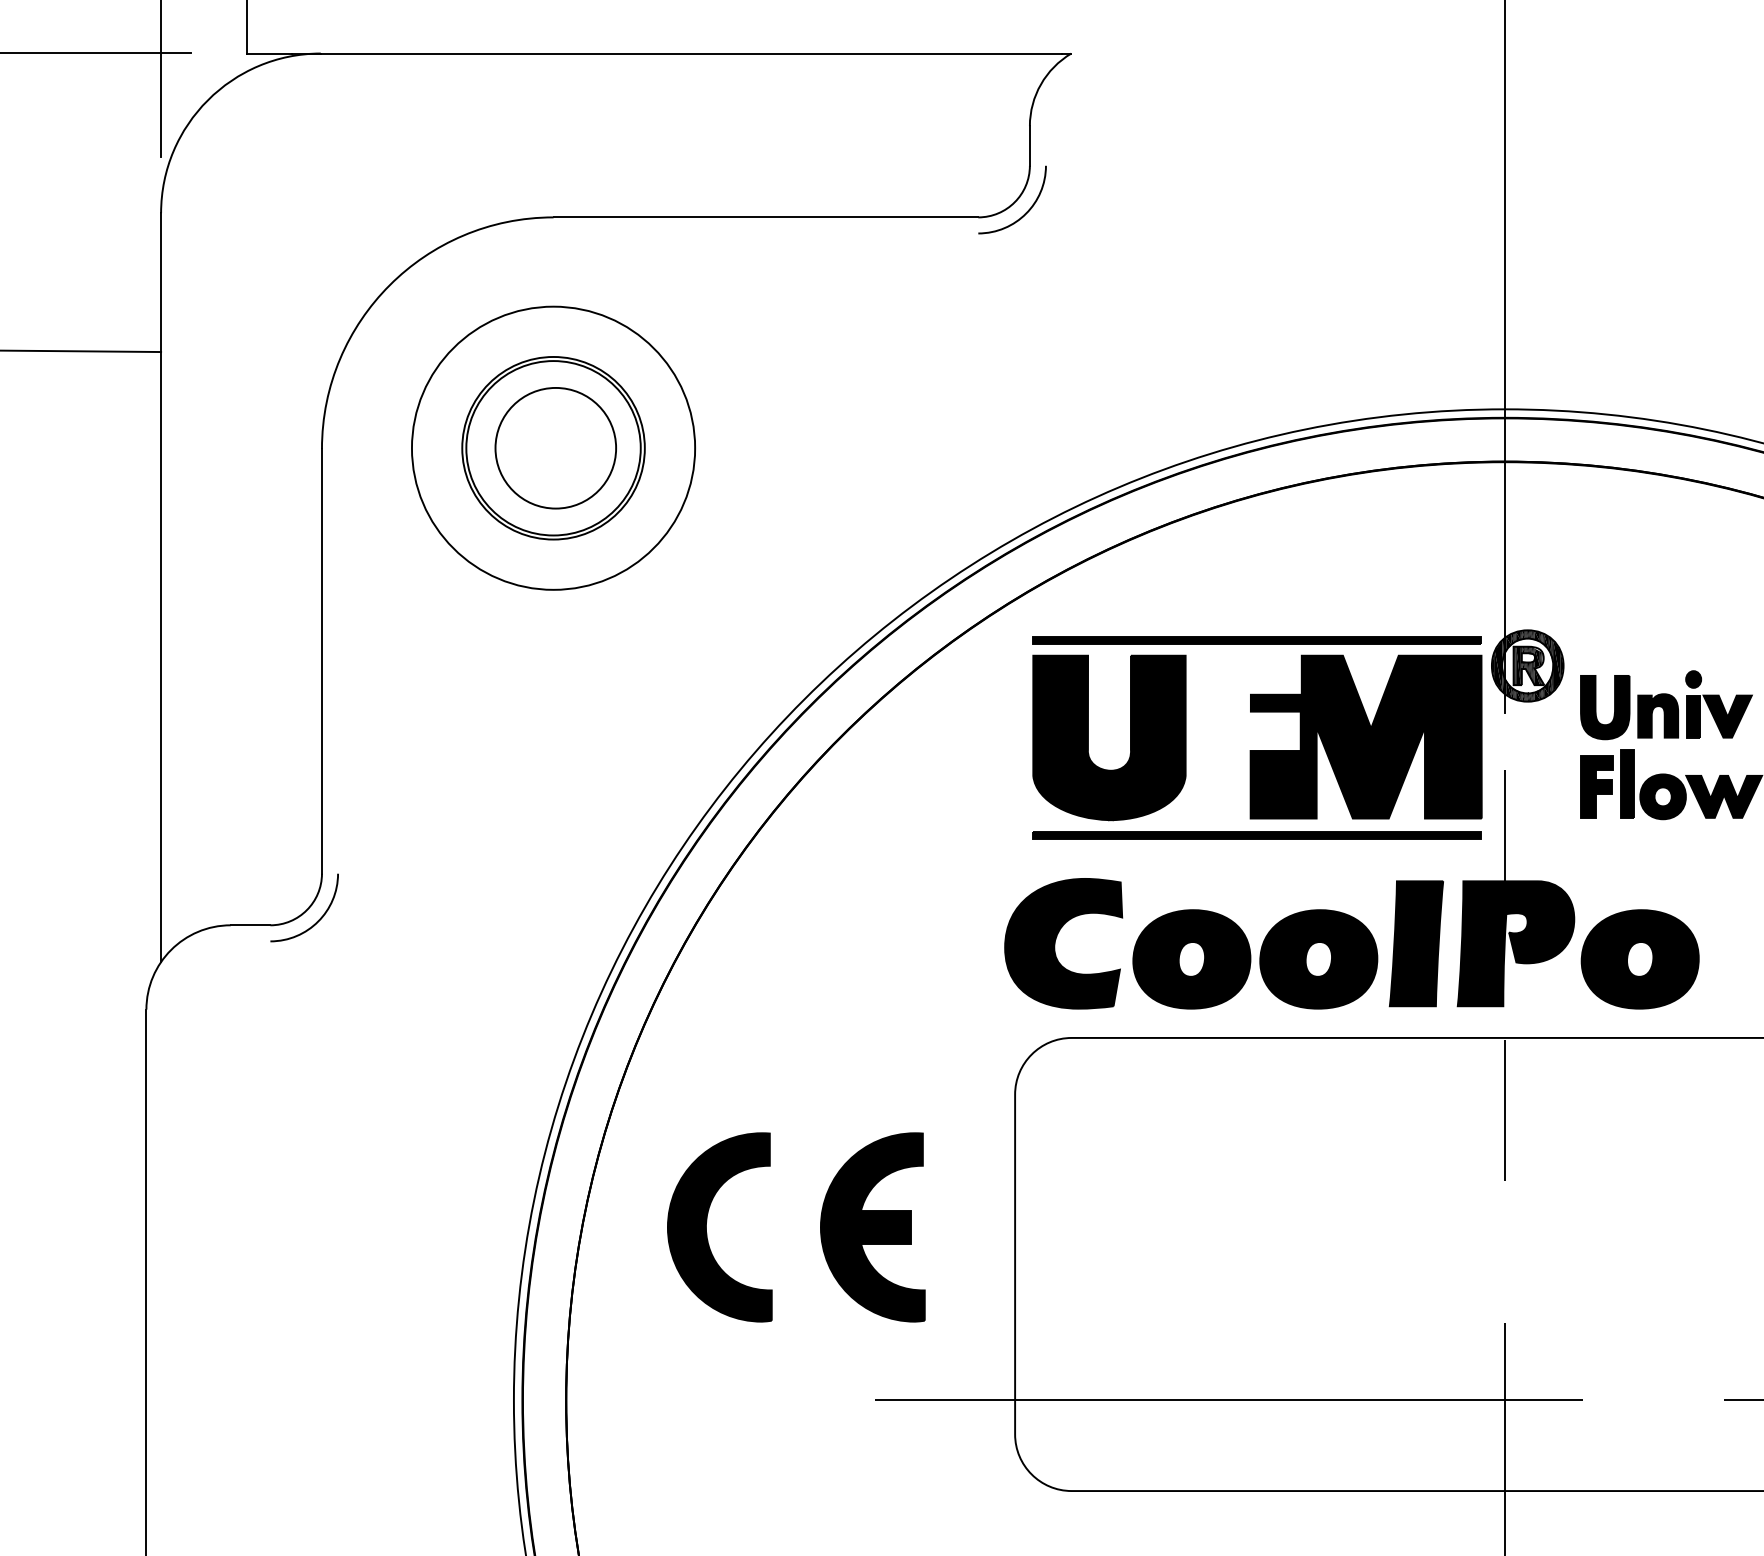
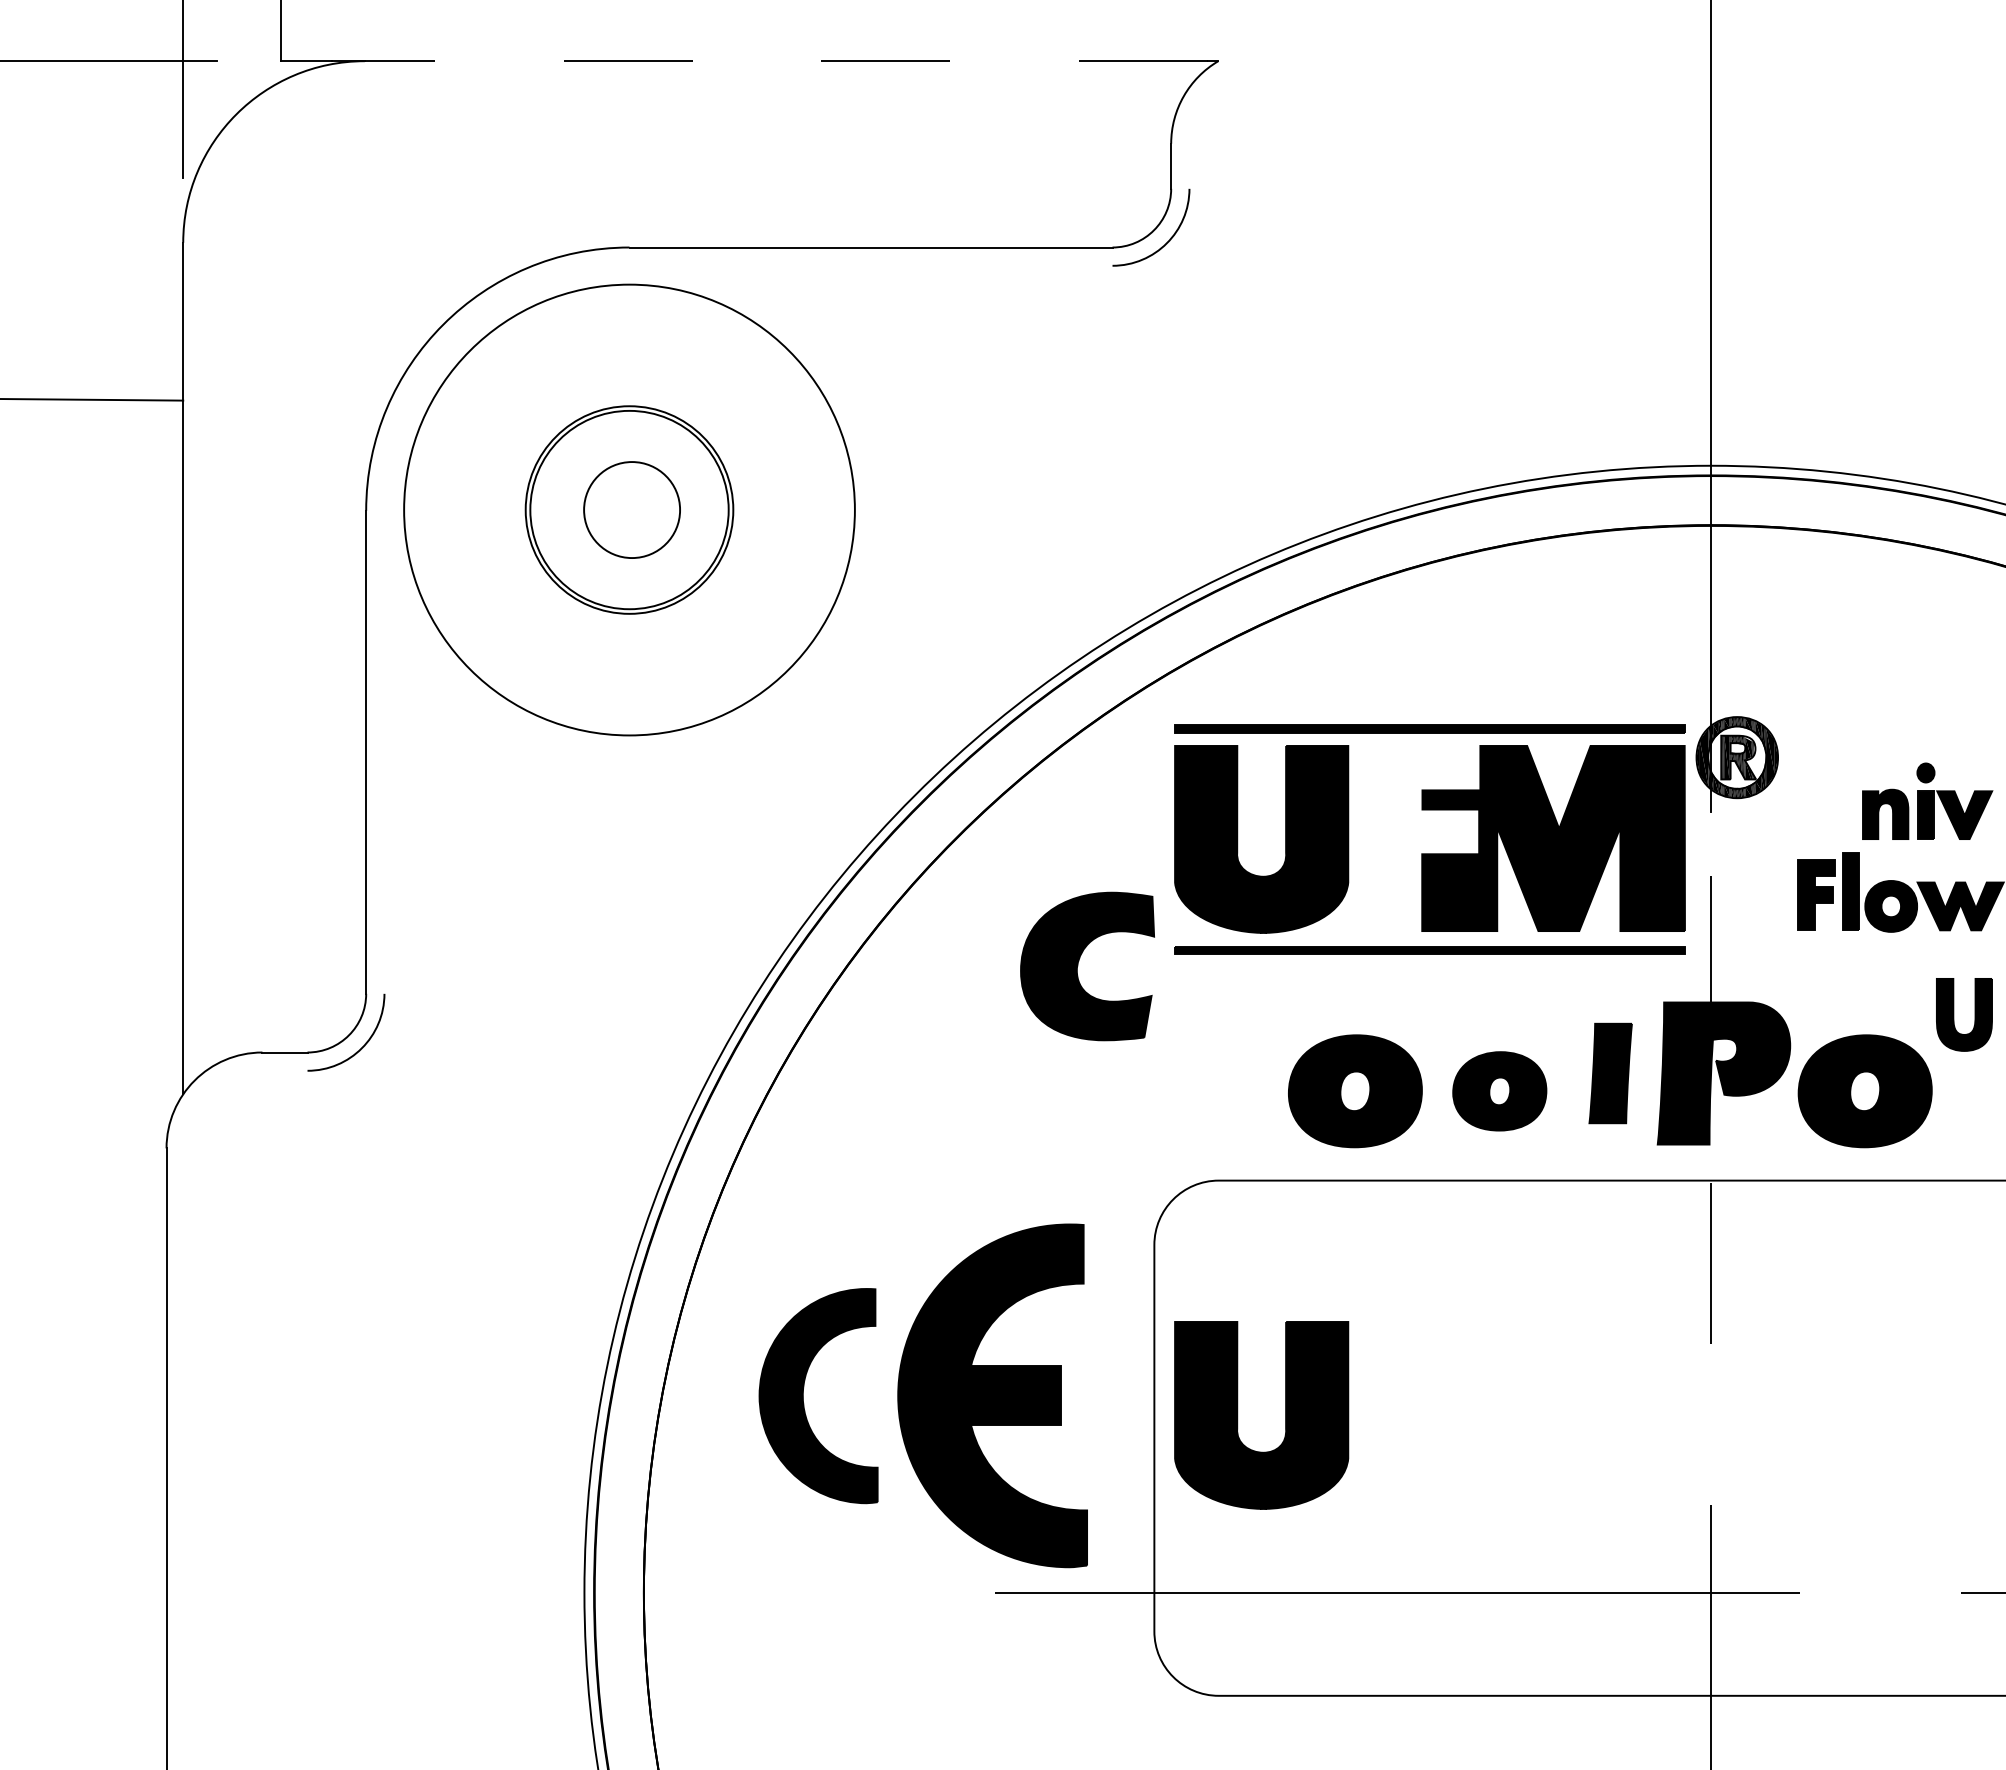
line: (691, 53) -> (786, 61), solid -> dashed
circle: (555, 447) -> (631, 509), size x0.7
circle: (553, 448) -> (629, 510), size x1.4
part: (1596, 707) -> (1954, 1014), moved
part: (1055, 943) -> (1078, 966), moved
part: (1416, 943) -> (1610, 1073), size x0.7
part: (1318, 959) -> (1499, 1091), size x0.7
part: (872, 1227) -> (992, 1396), size x1.6
part: (1089, 1244) -> (1238, 1415), added

